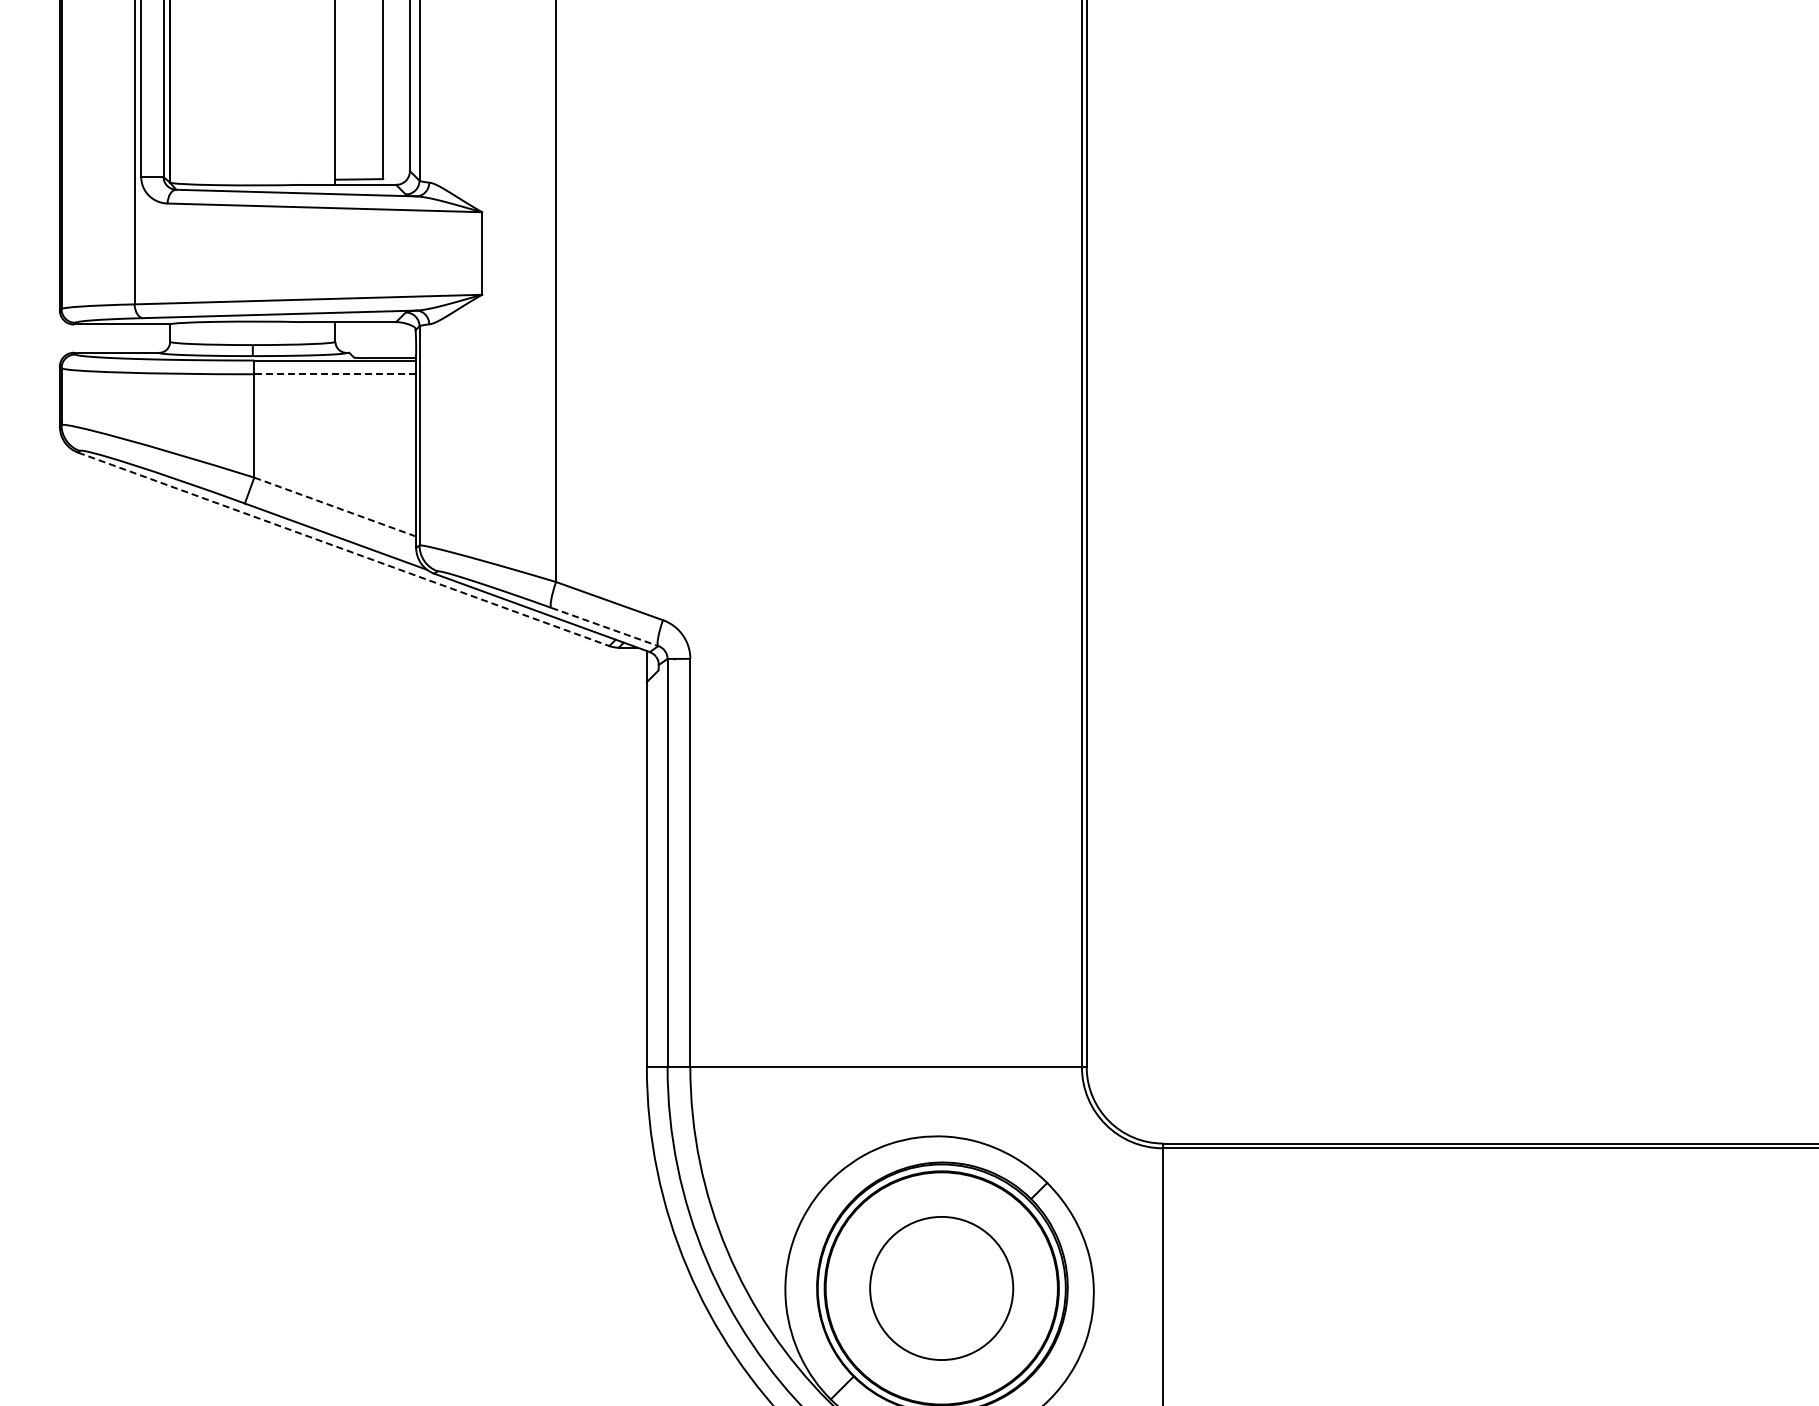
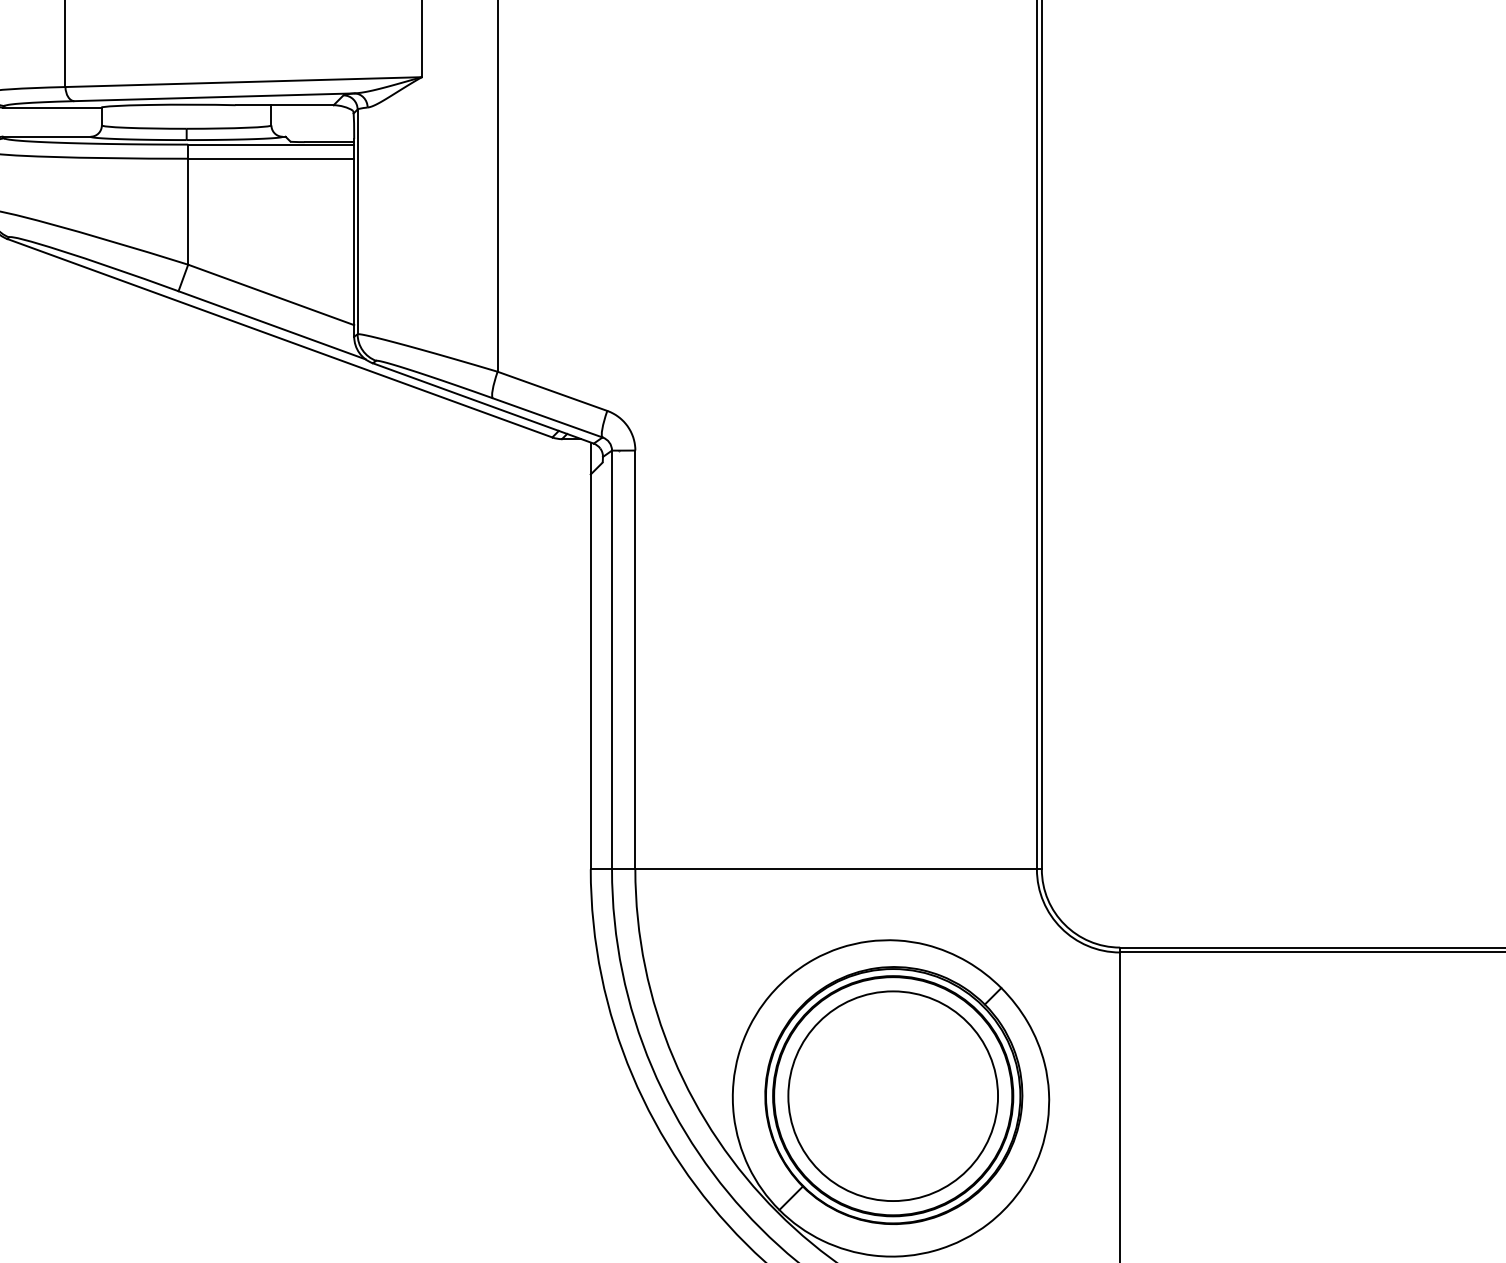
line: (335, 374) -> (271, 158), dashed -> solid
line: (335, 507) -> (271, 295), dashed -> solid
line: (343, 549) -> (279, 338), dashed -> solid
line: (604, 626) -> (547, 417), dashed -> solid
circle: (941, 1288) -> (892, 1096), size x1.43

